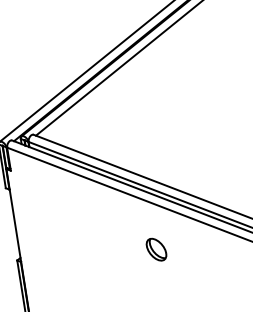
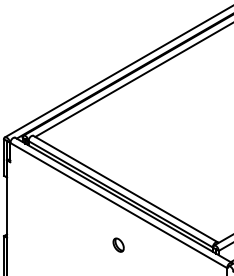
part: (156, 248) -> (118, 244), size x0.7

